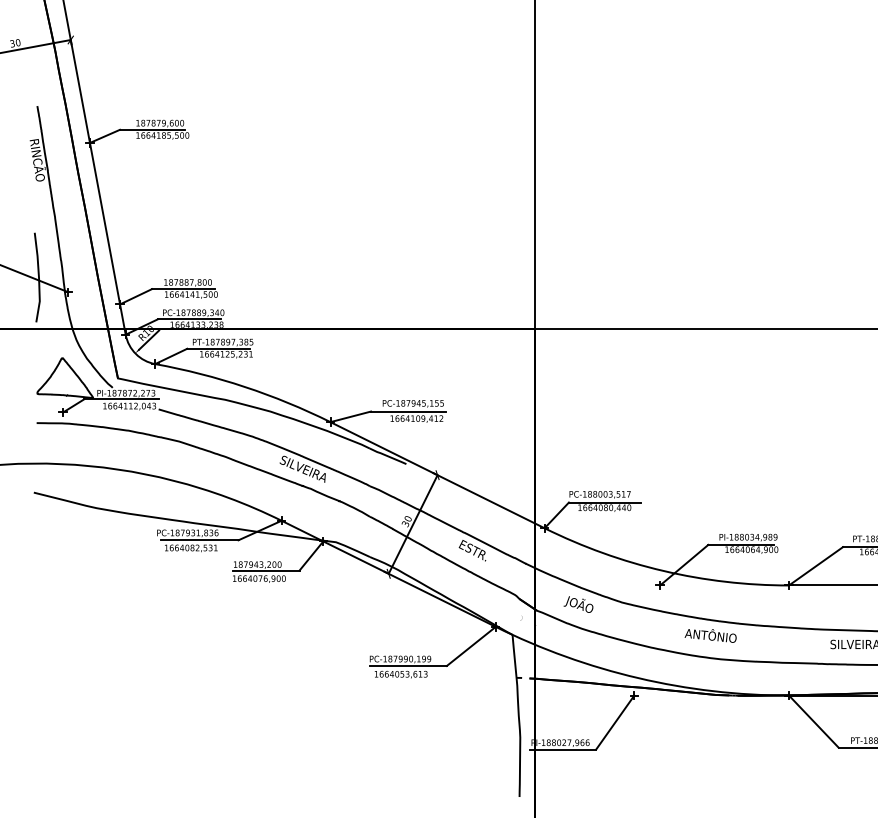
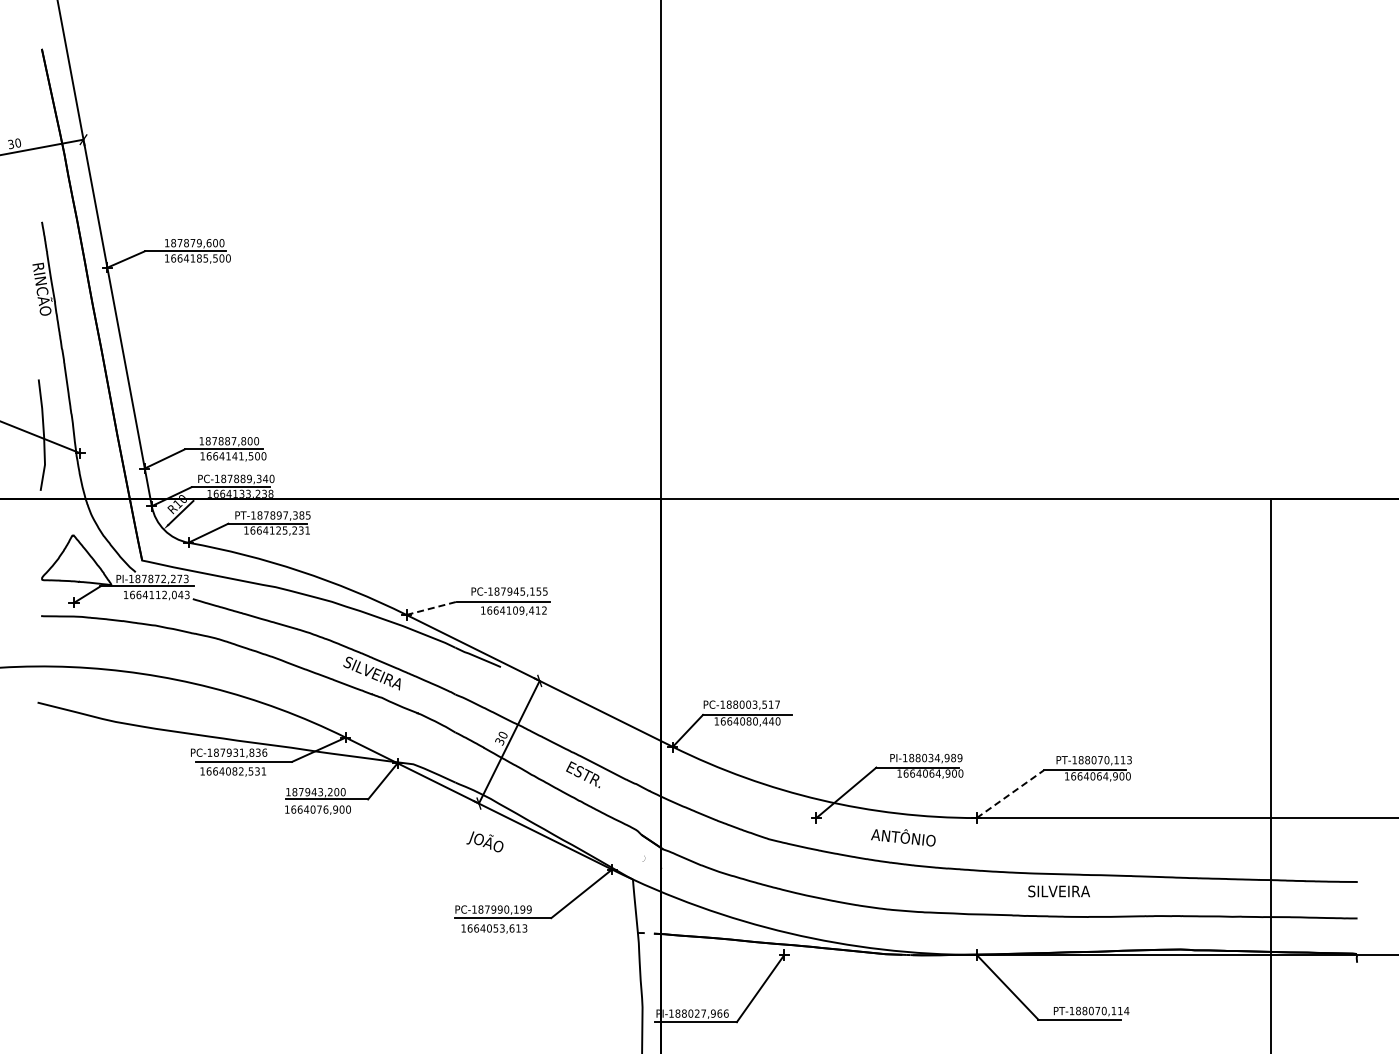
line: (351, 416) -> (432, 608), solid -> dashed
line: (816, 565) -> (1010, 793), solid -> dashed
text: (578, 604) -> (484, 841), moved
text: (710, 635) -> (903, 837), moved

